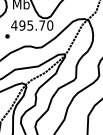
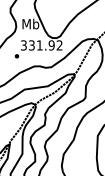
text: (32, 25) -> (41, 45), 495.70 -> 331.92

